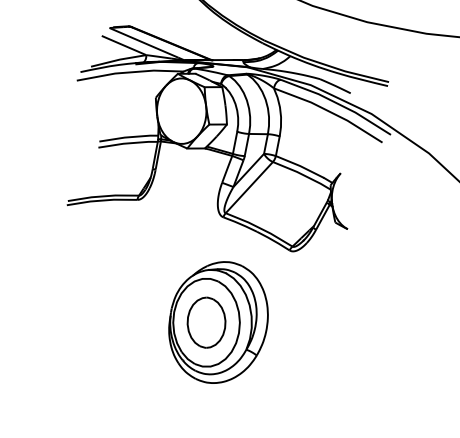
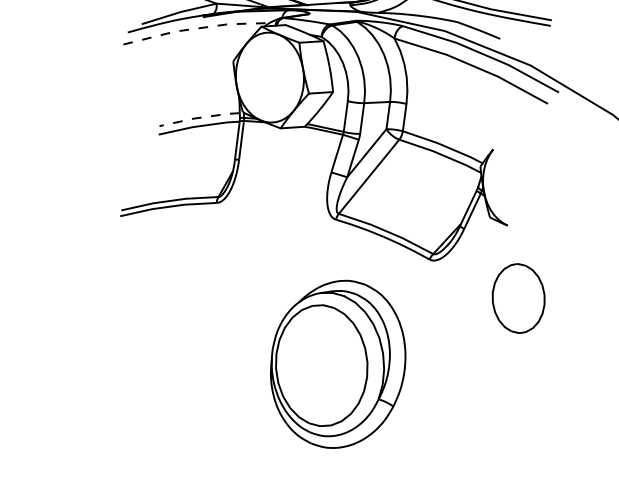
line: (131, 72) -> (197, 28), solid -> dashed
line: (128, 137) -> (199, 118), solid -> dashed
part: (206, 322) -> (518, 298), moved

